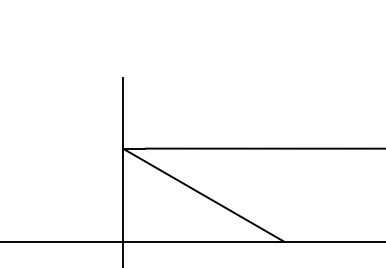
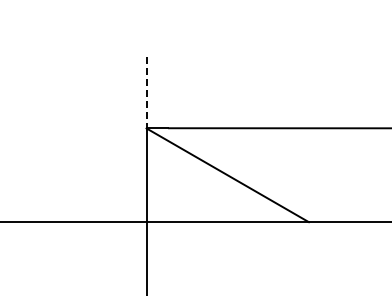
line: (123, 113) -> (146, 92), solid -> dashed

